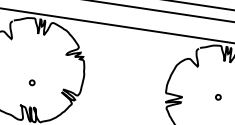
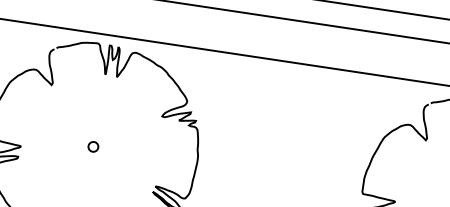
circle: (31, 82) -> (91, 146), moved

